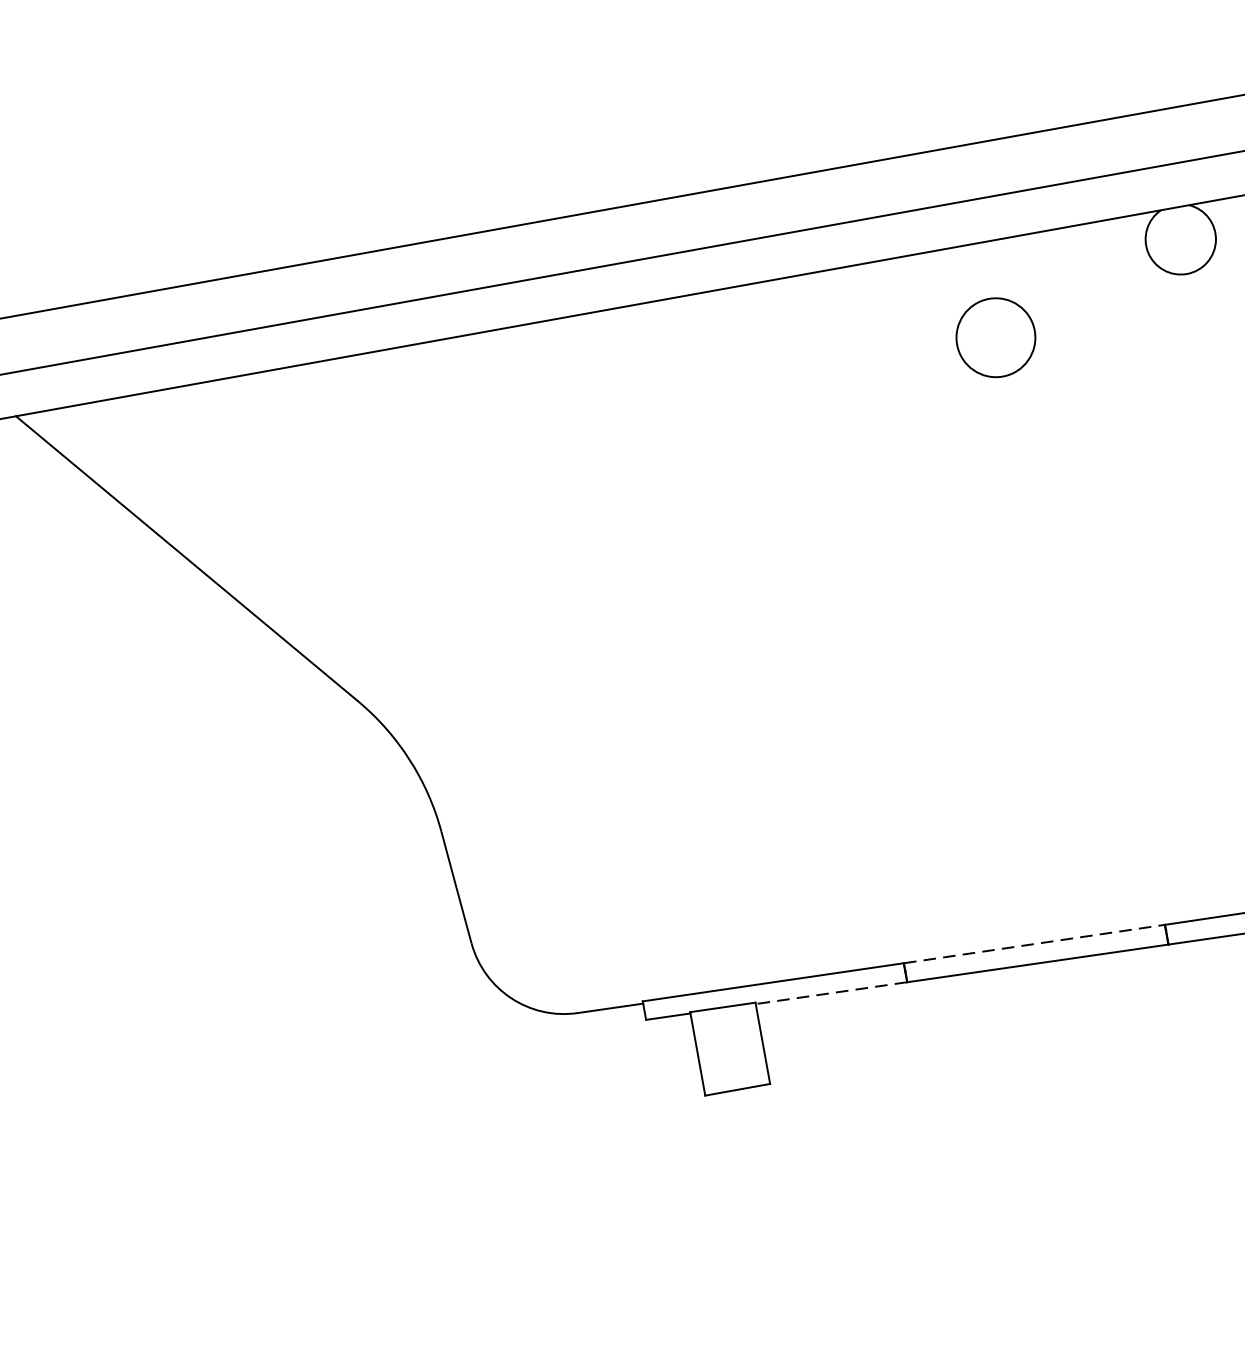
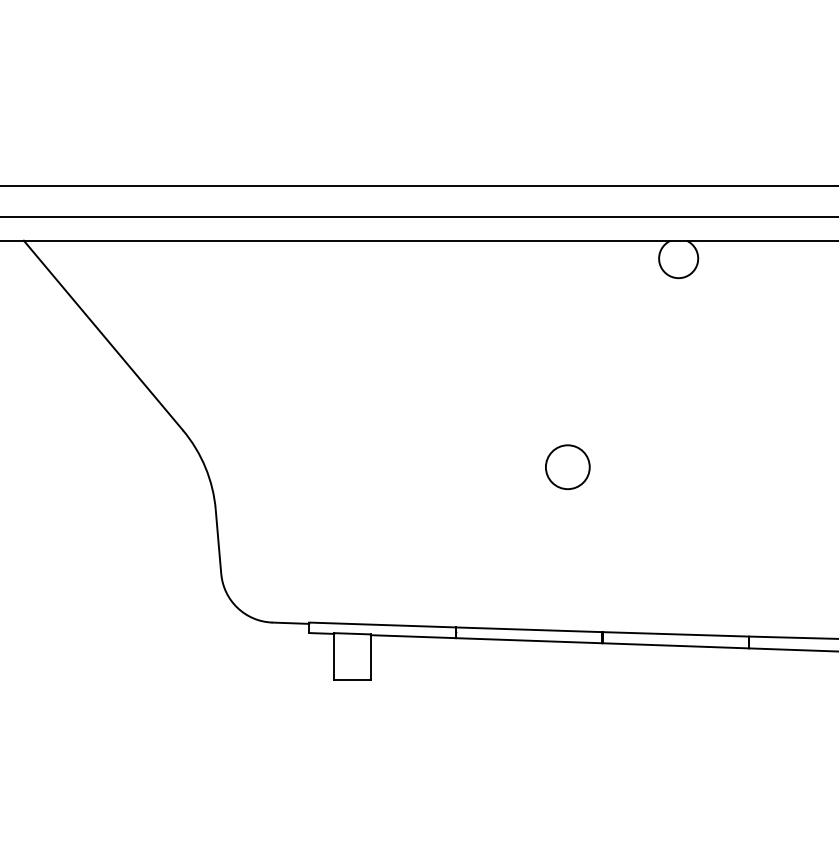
circle: (995, 338) -> (567, 467), moved
line: (1034, 943) -> (529, 629), dashed -> solid
line: (831, 992) -> (413, 636), dashed -> solid

